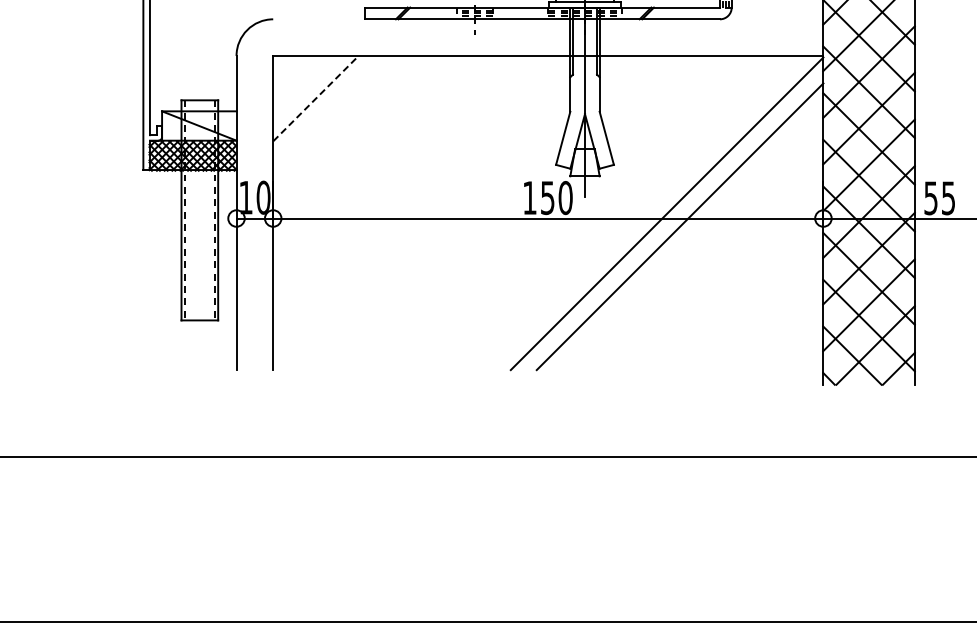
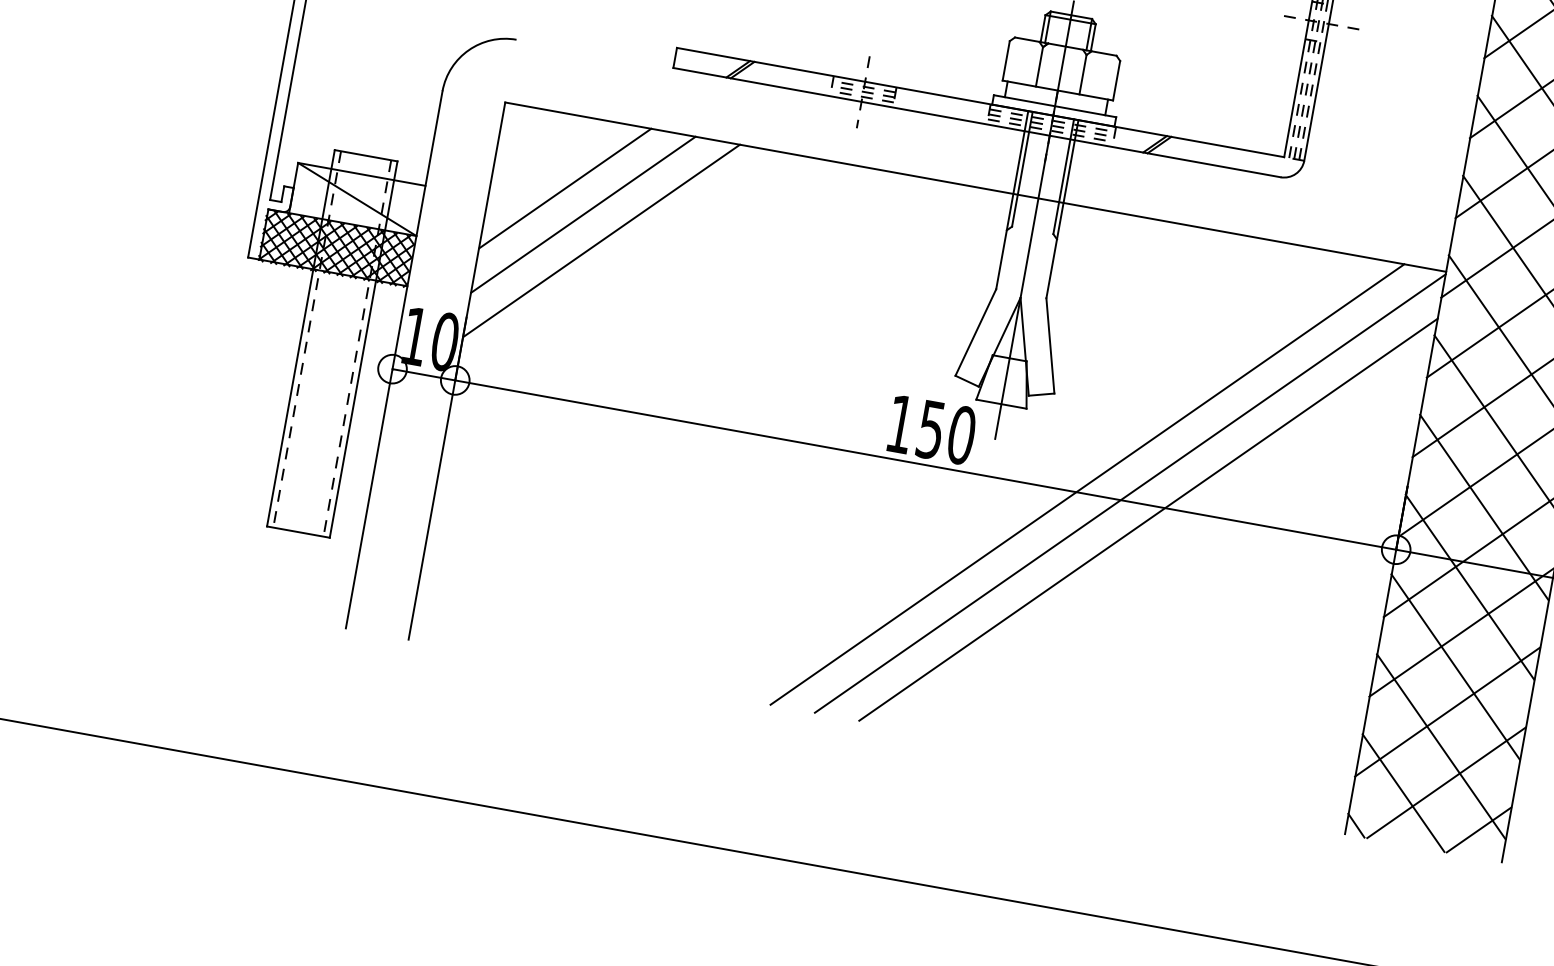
line: (316, 98) -> (566, 188), dashed -> solid
line: (328, 111) -> (582, 214), added
line: (341, 124) -> (600, 240), added
line: (641, 213) -> (1086, 485), added

